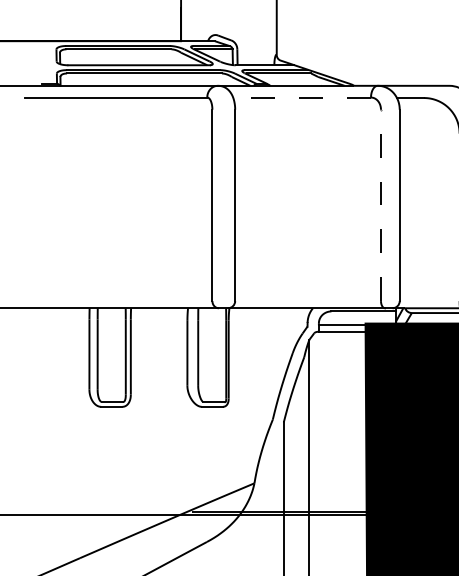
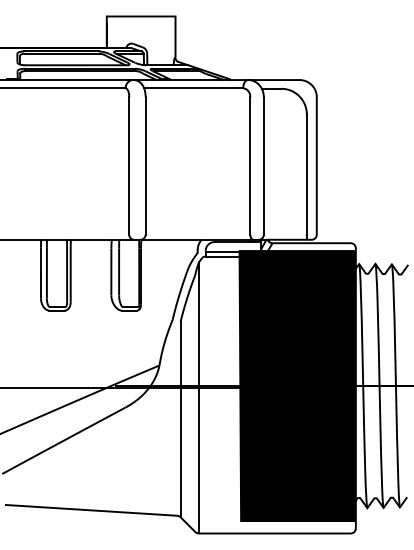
line: (301, 97) -> (193, 88), dashed -> solid
line: (381, 204) -> (250, 165), dashed -> solid

